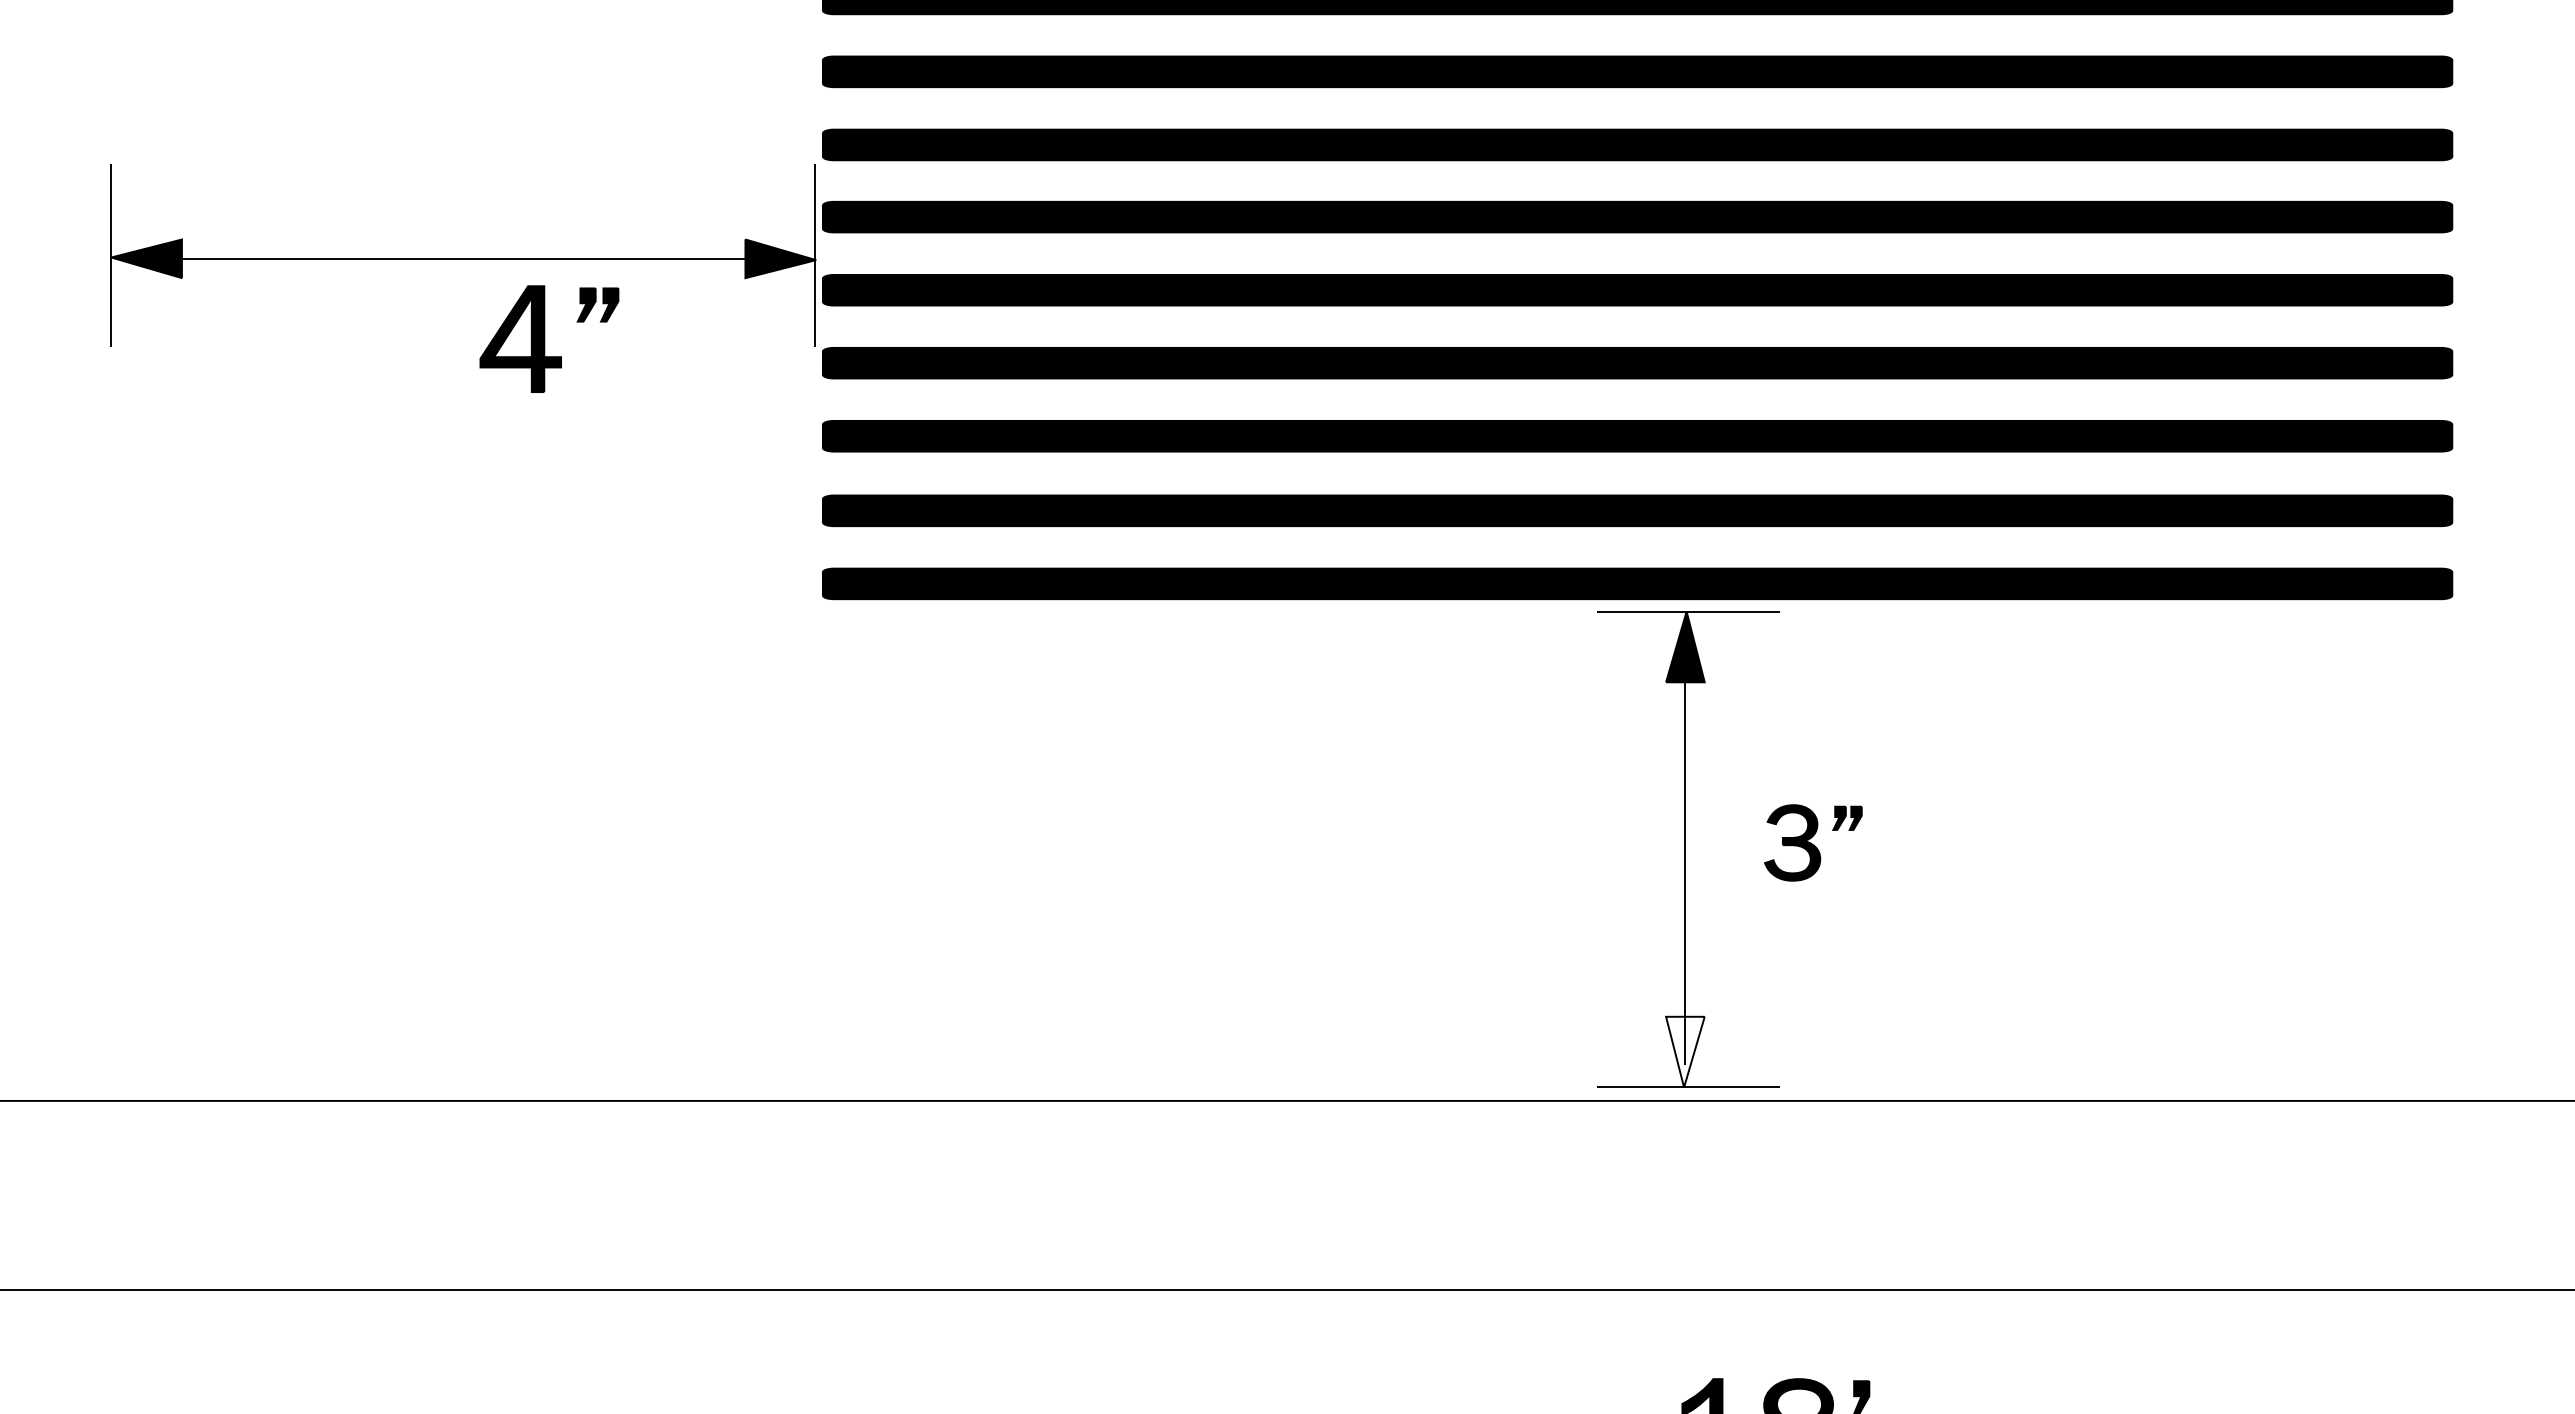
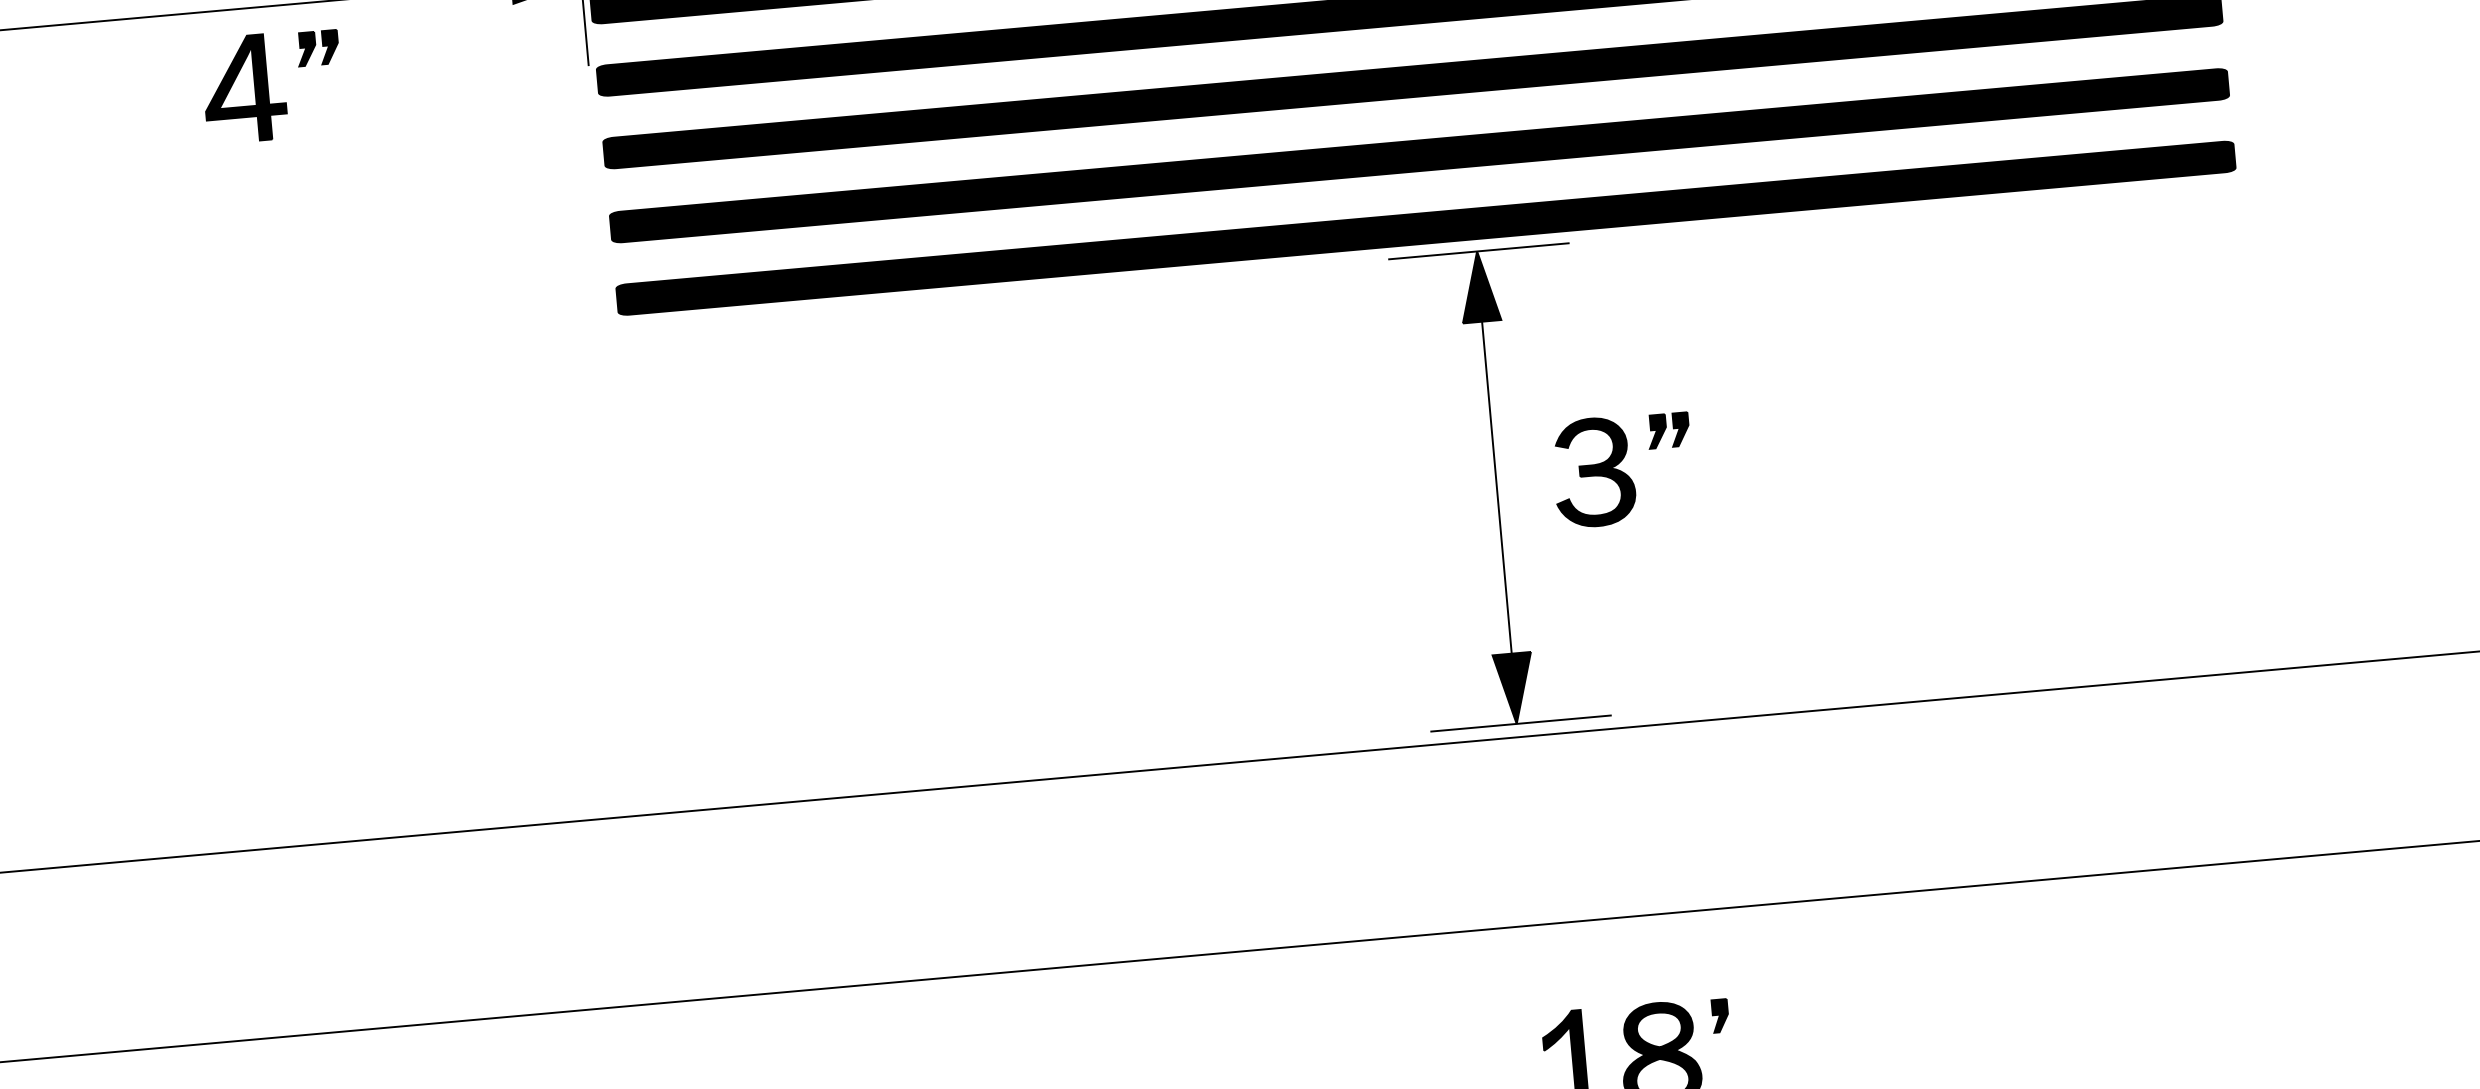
part: (549, 338) -> (272, 85), moved
part: (1813, 842) -> (1623, 469), size x1.43
fill: (1685, 1051) -> (1514, 688), added

